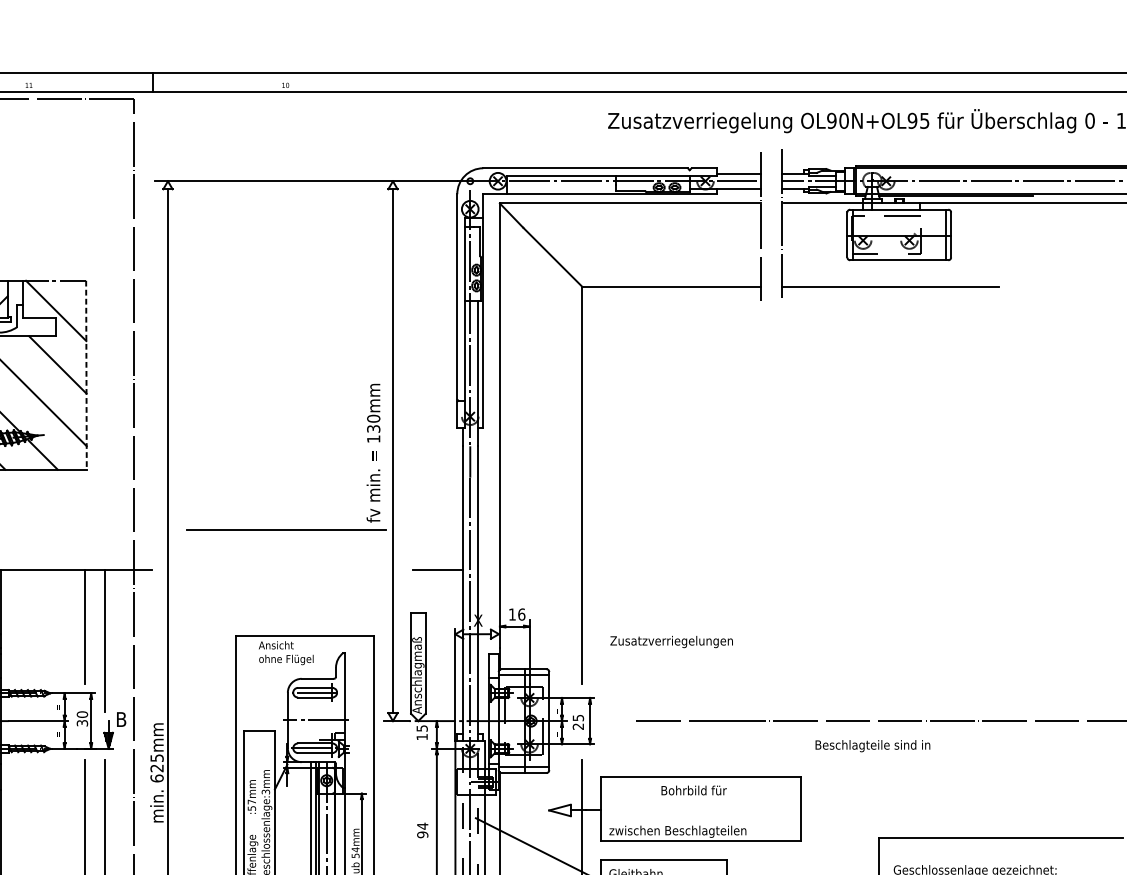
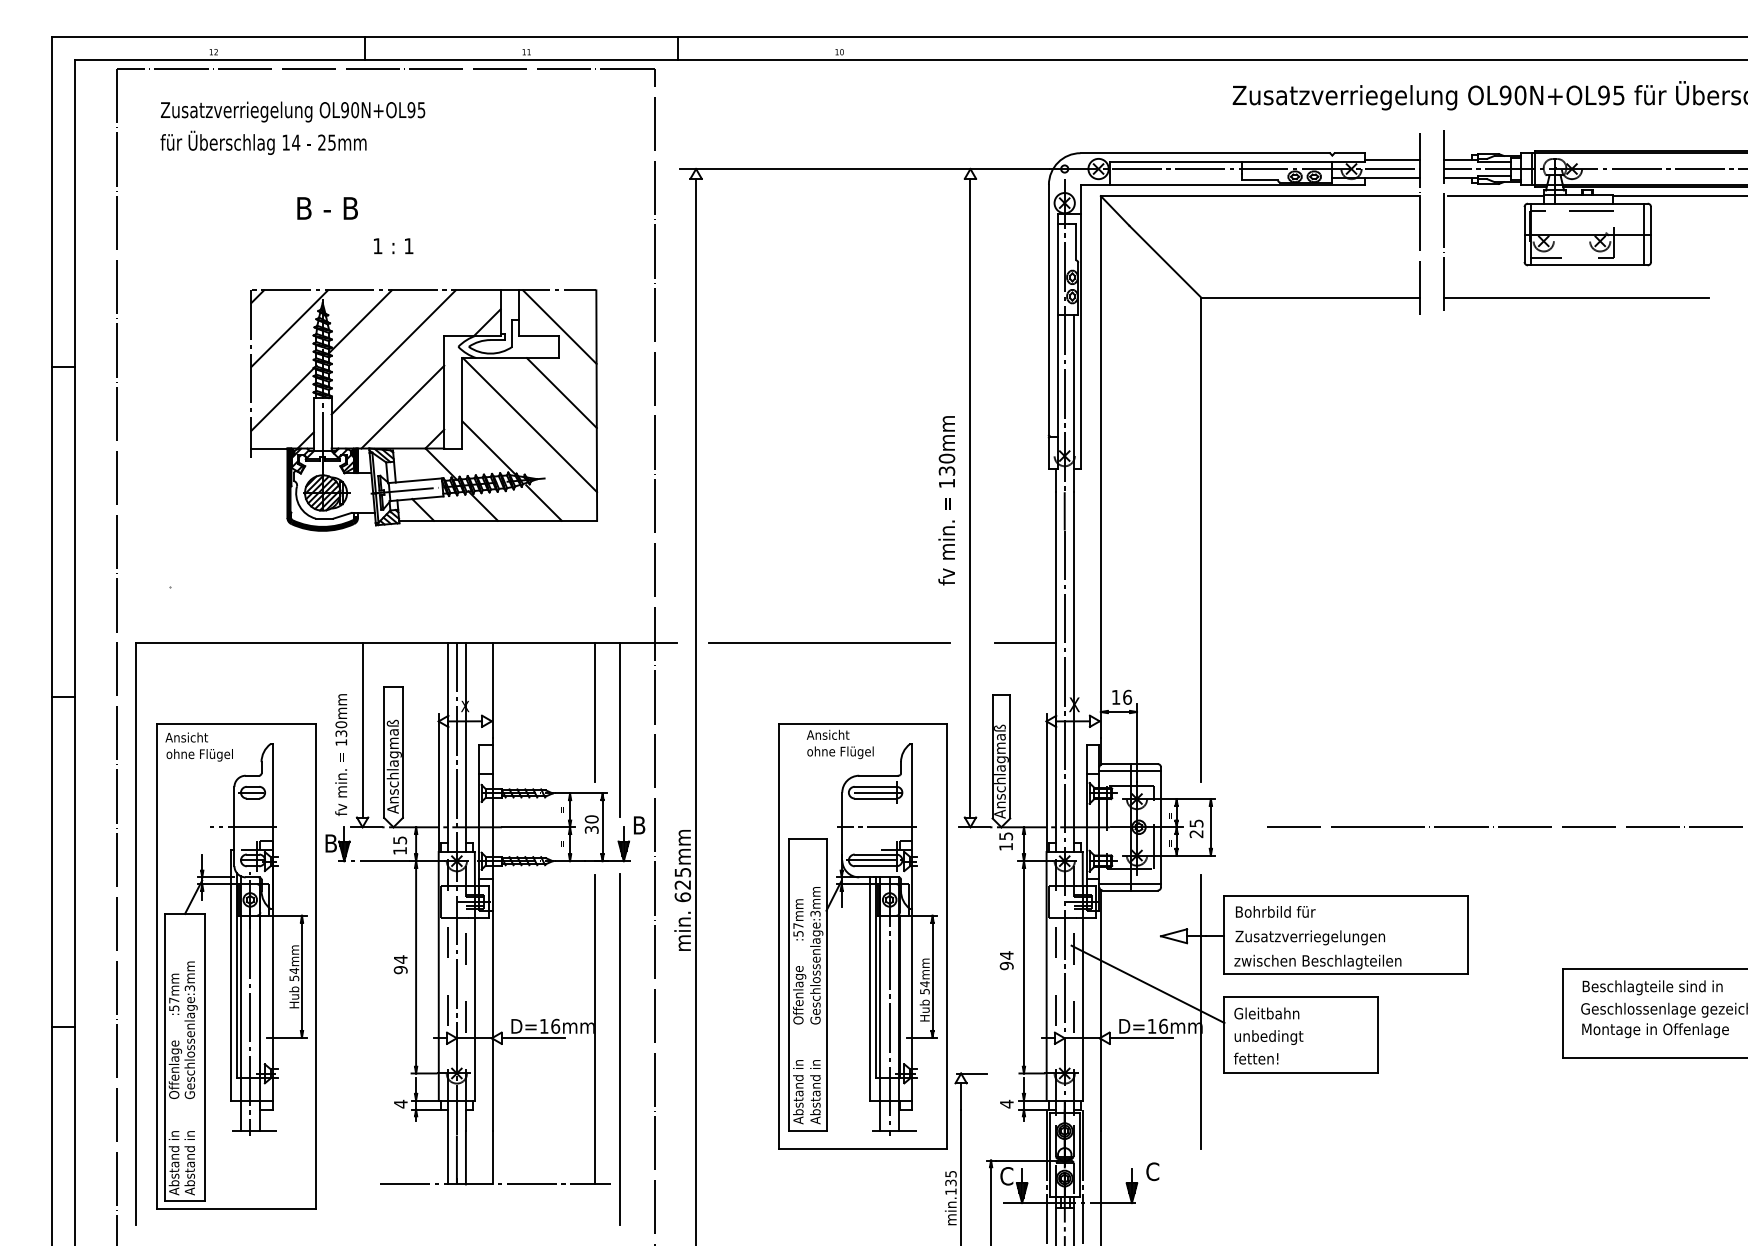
line: (86, 376) -> (596, 406), dashed -> solid
line: (286, 530) -> (829, 642), moved
text: (671, 641) -> (1309, 937), moved
text: (872, 745) -> (1652, 987), moved
text: (693, 790) -> (1275, 911), moved

